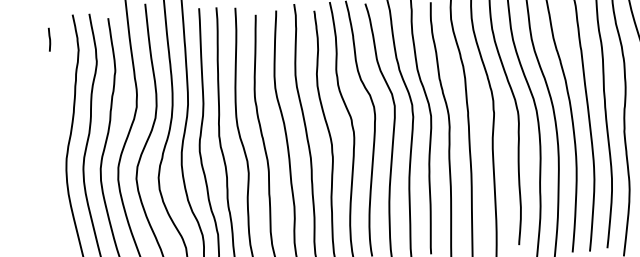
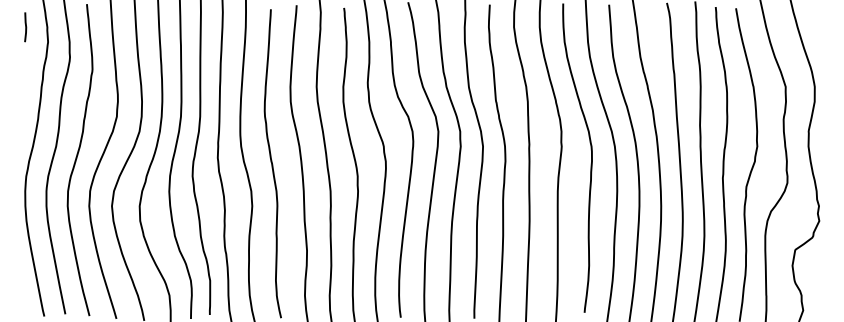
line: (49, 39) -> (25, 27), moved

